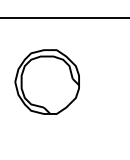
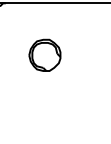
part: (46, 82) -> (44, 55), size x0.6

